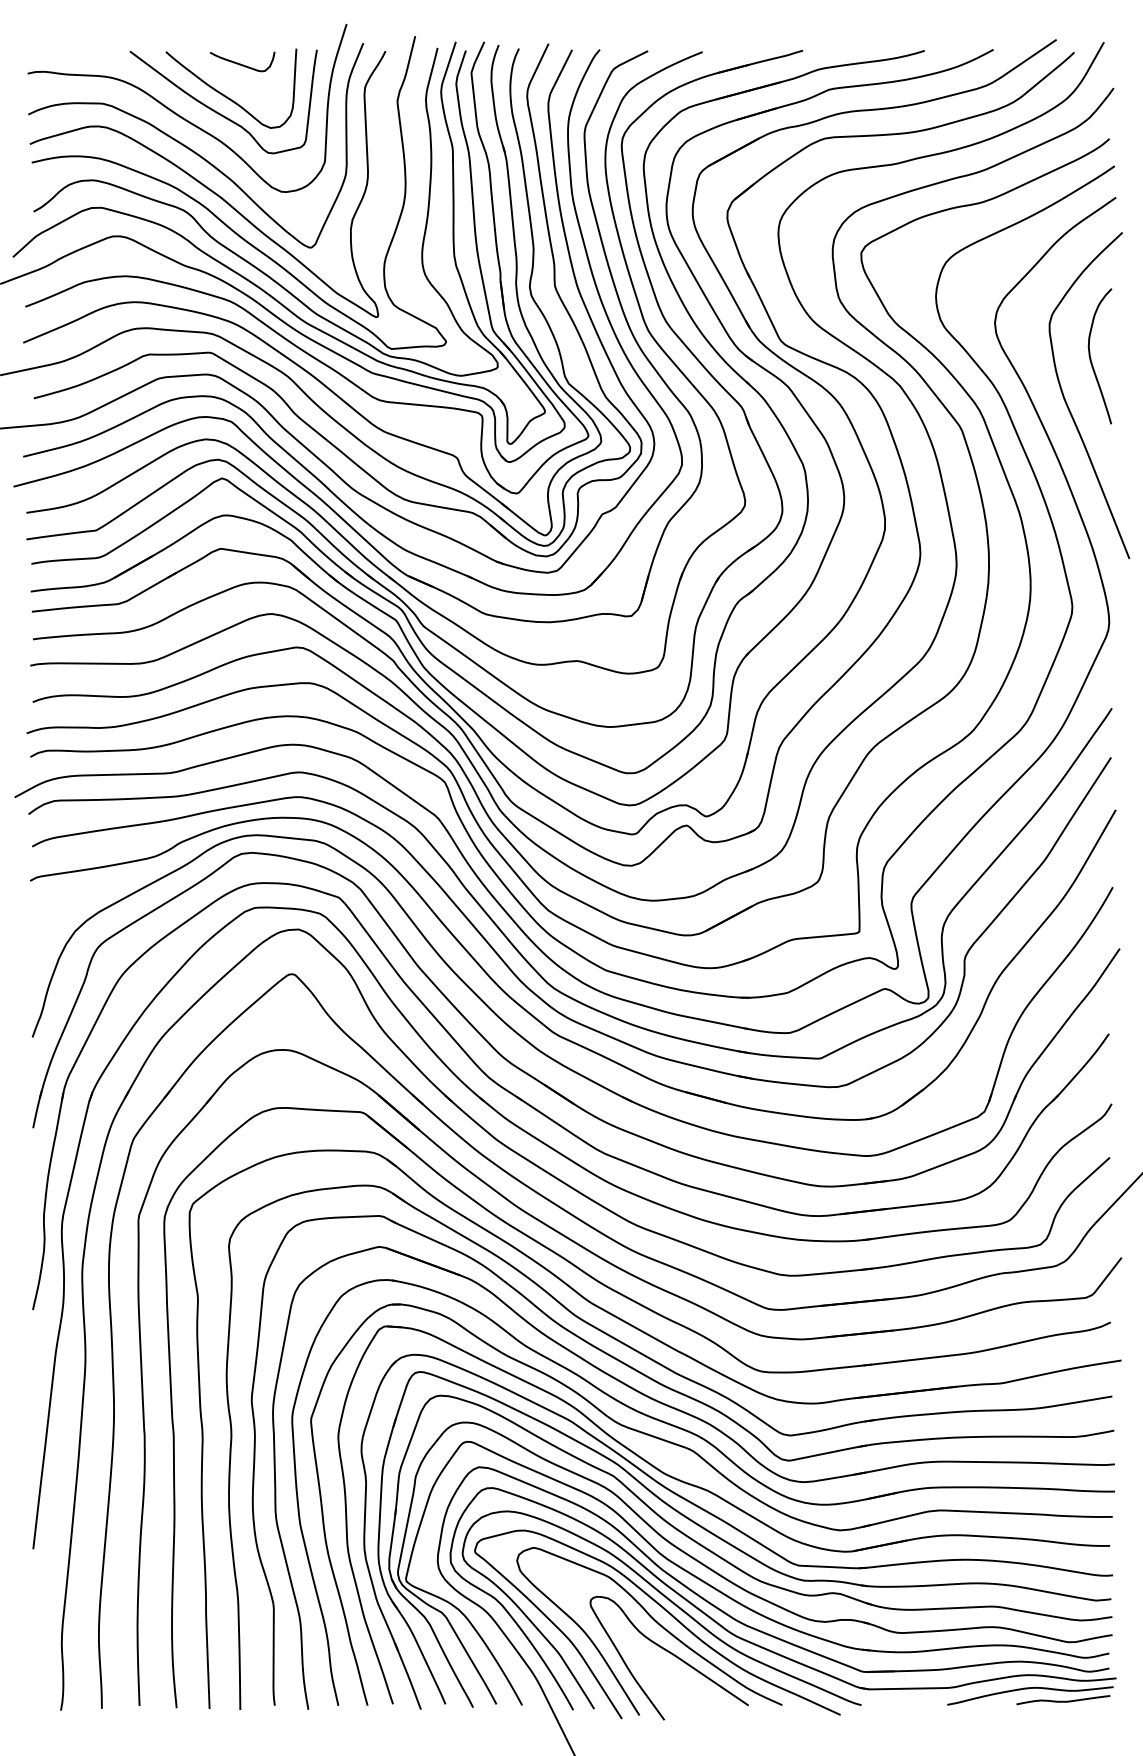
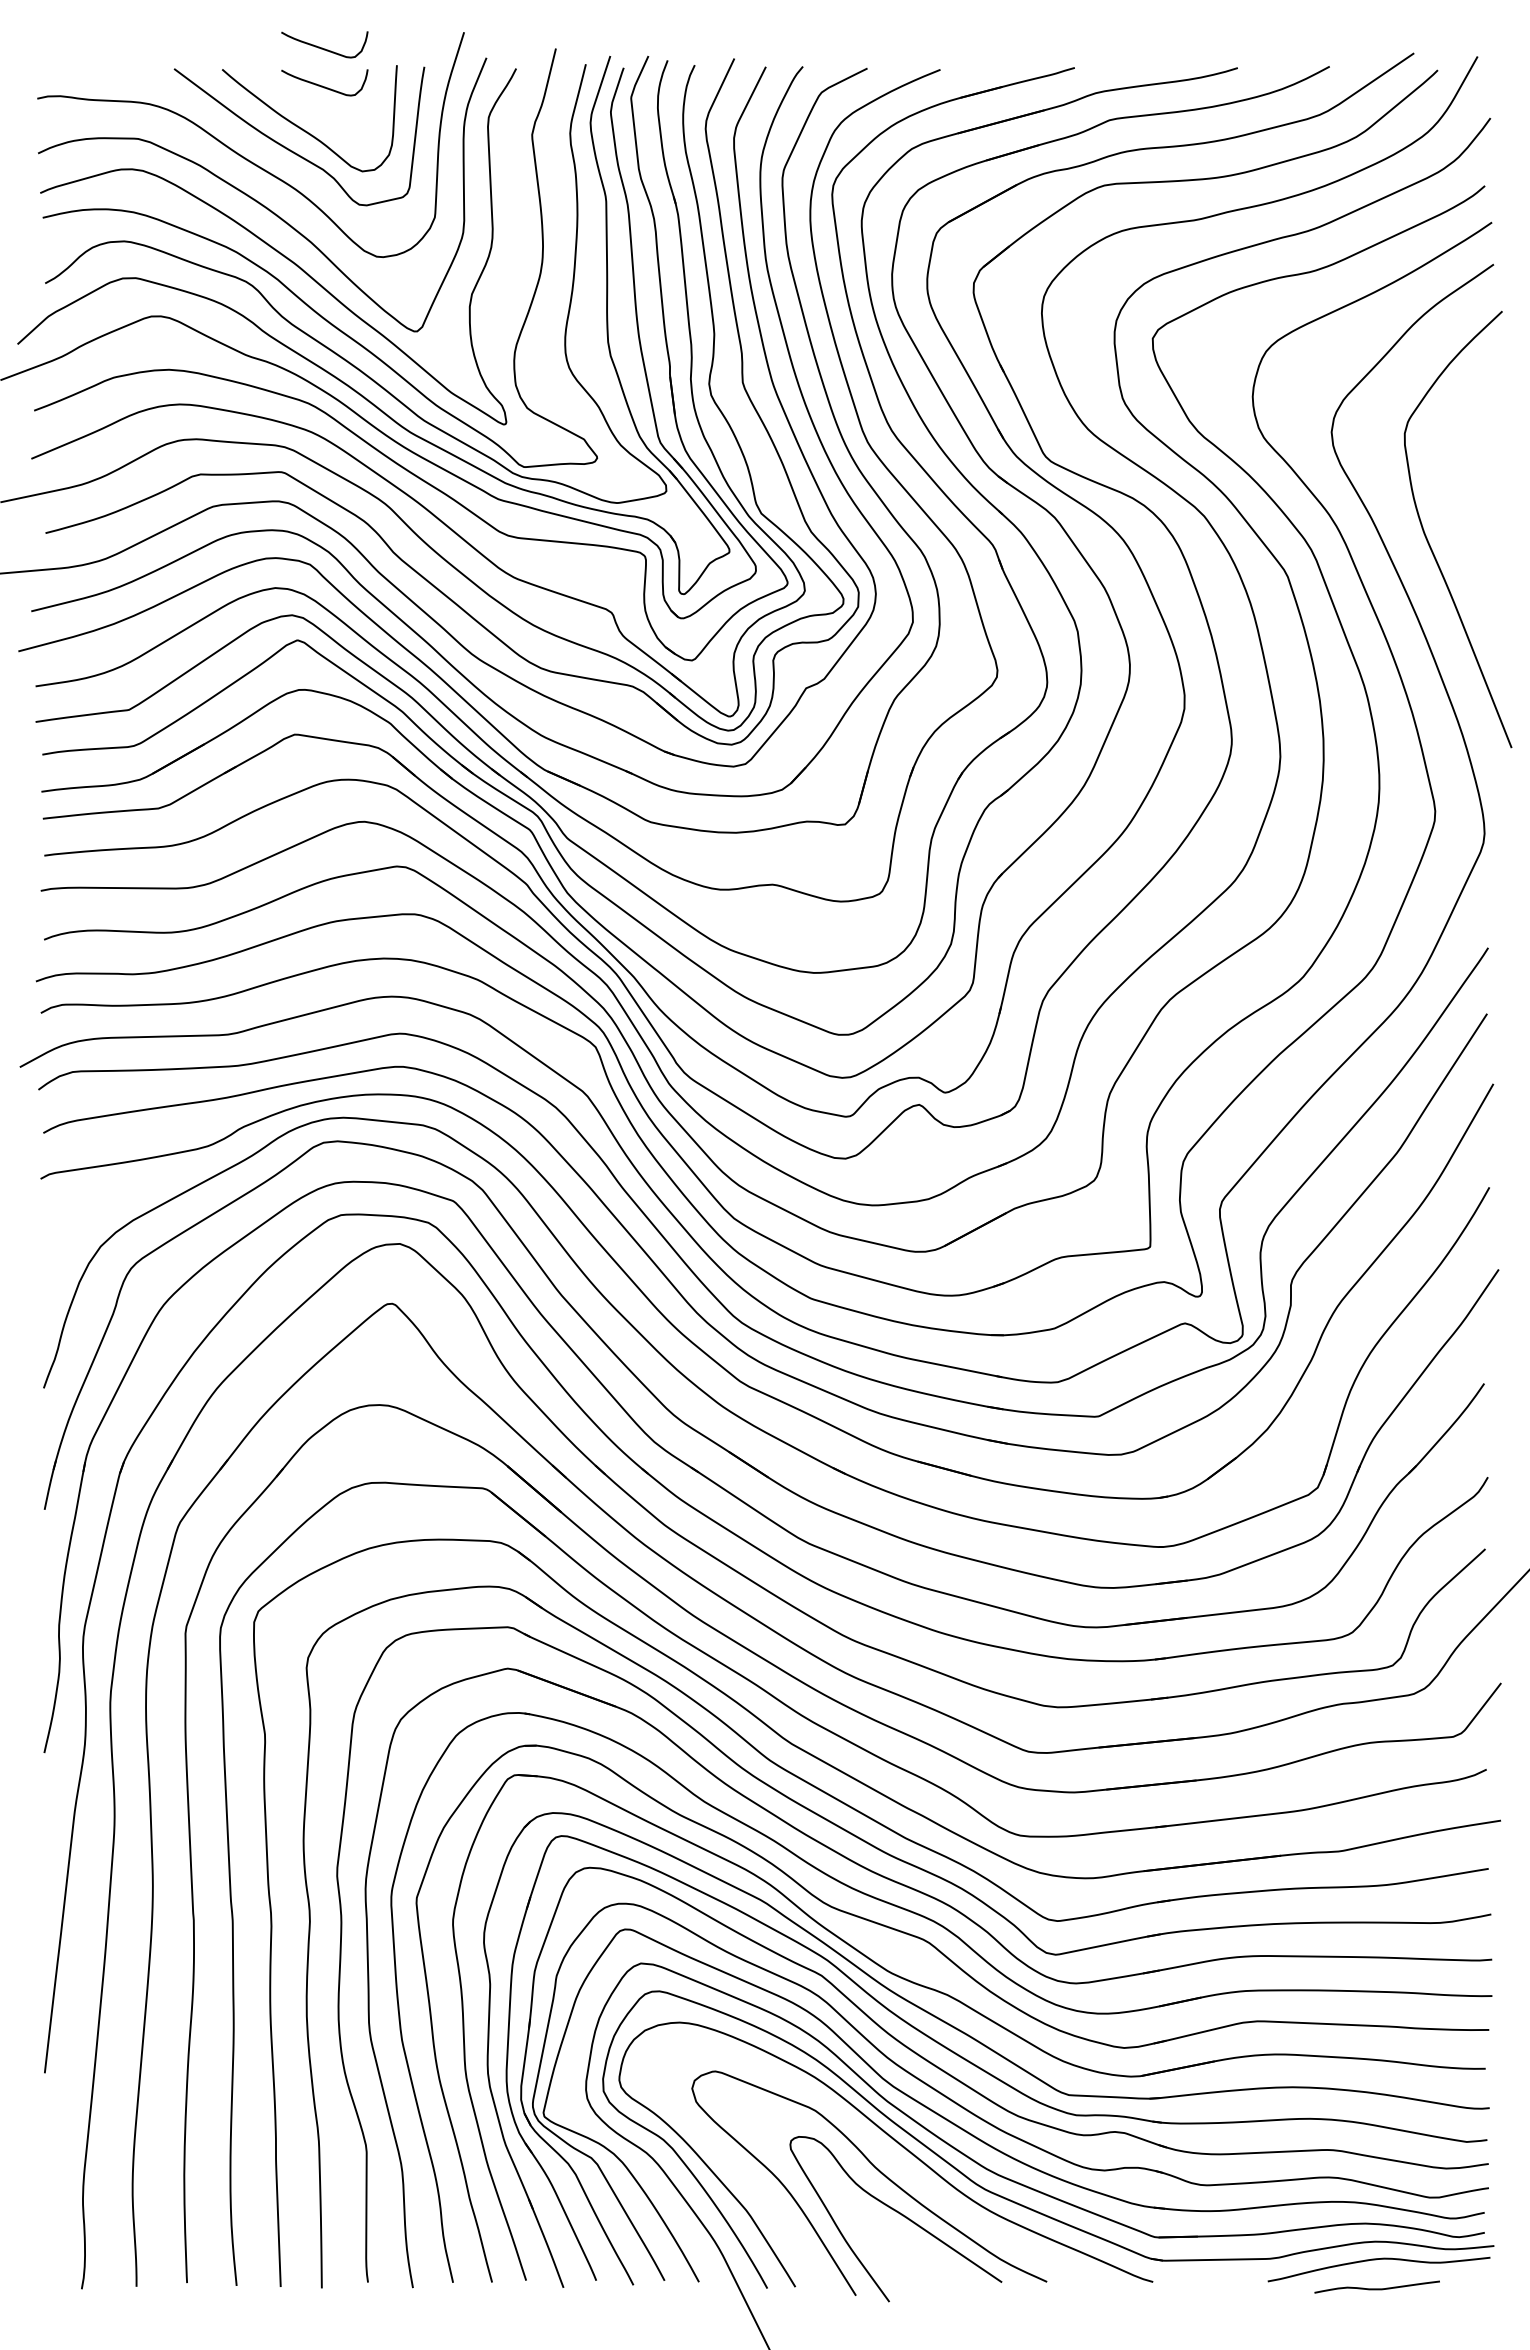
curve: (240, 35) -> (322, 47), added
curve: (1091, 359) -> (1460, 480), removed
curve: (666, 1611) -> (891, 2156), removed
curve: (1062, 1701) -> (1376, 2288), moved

